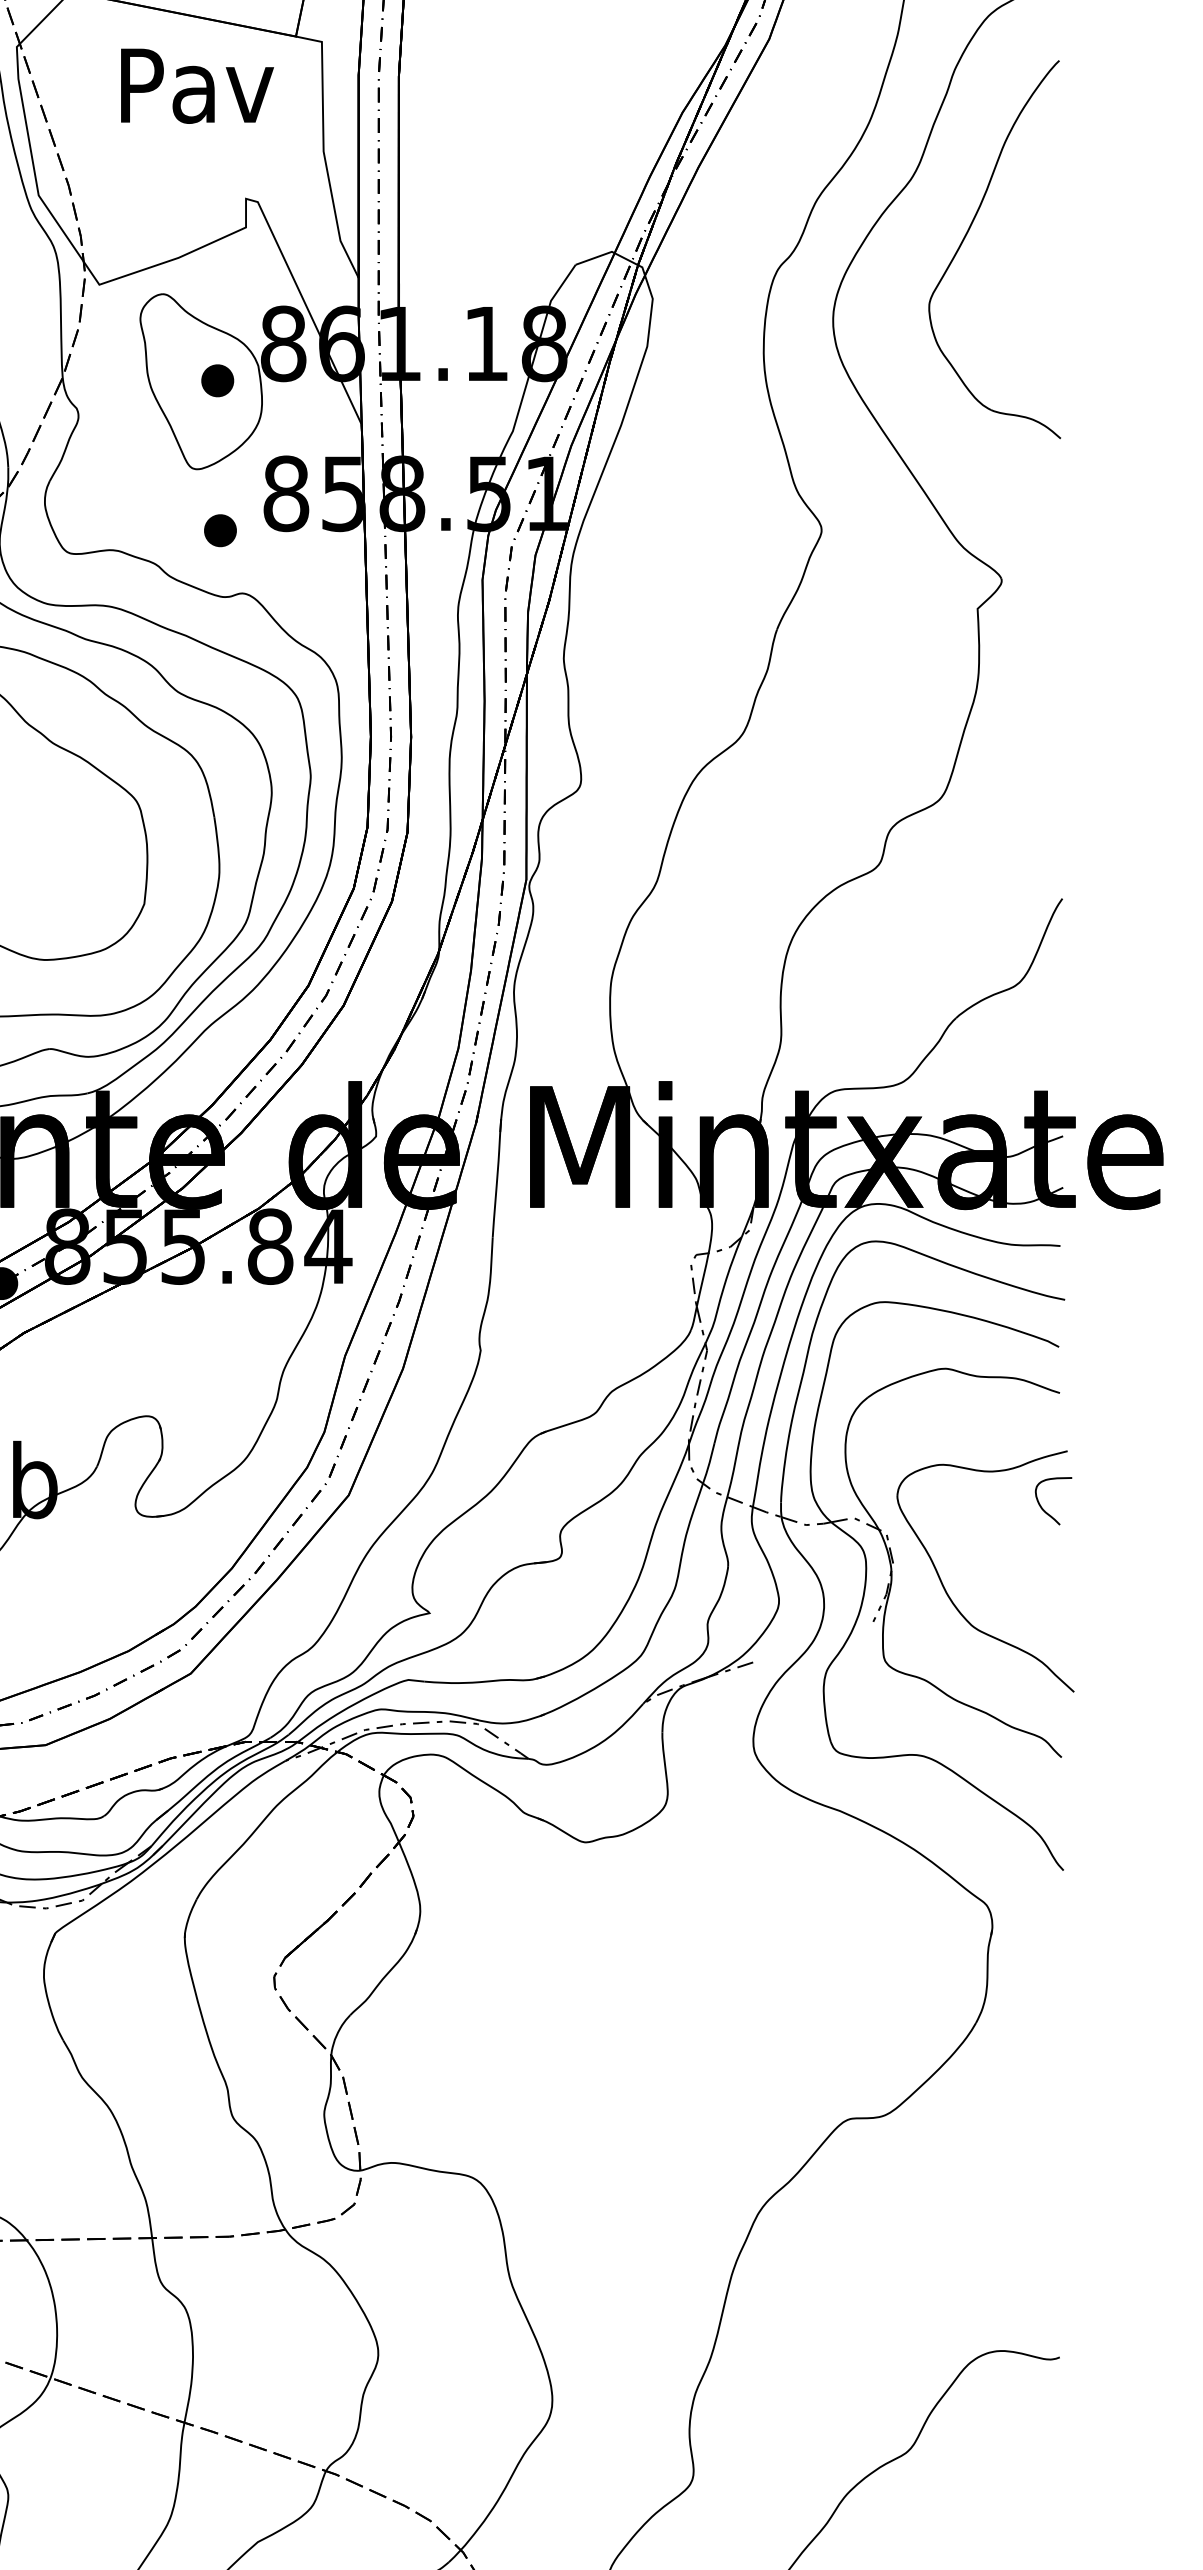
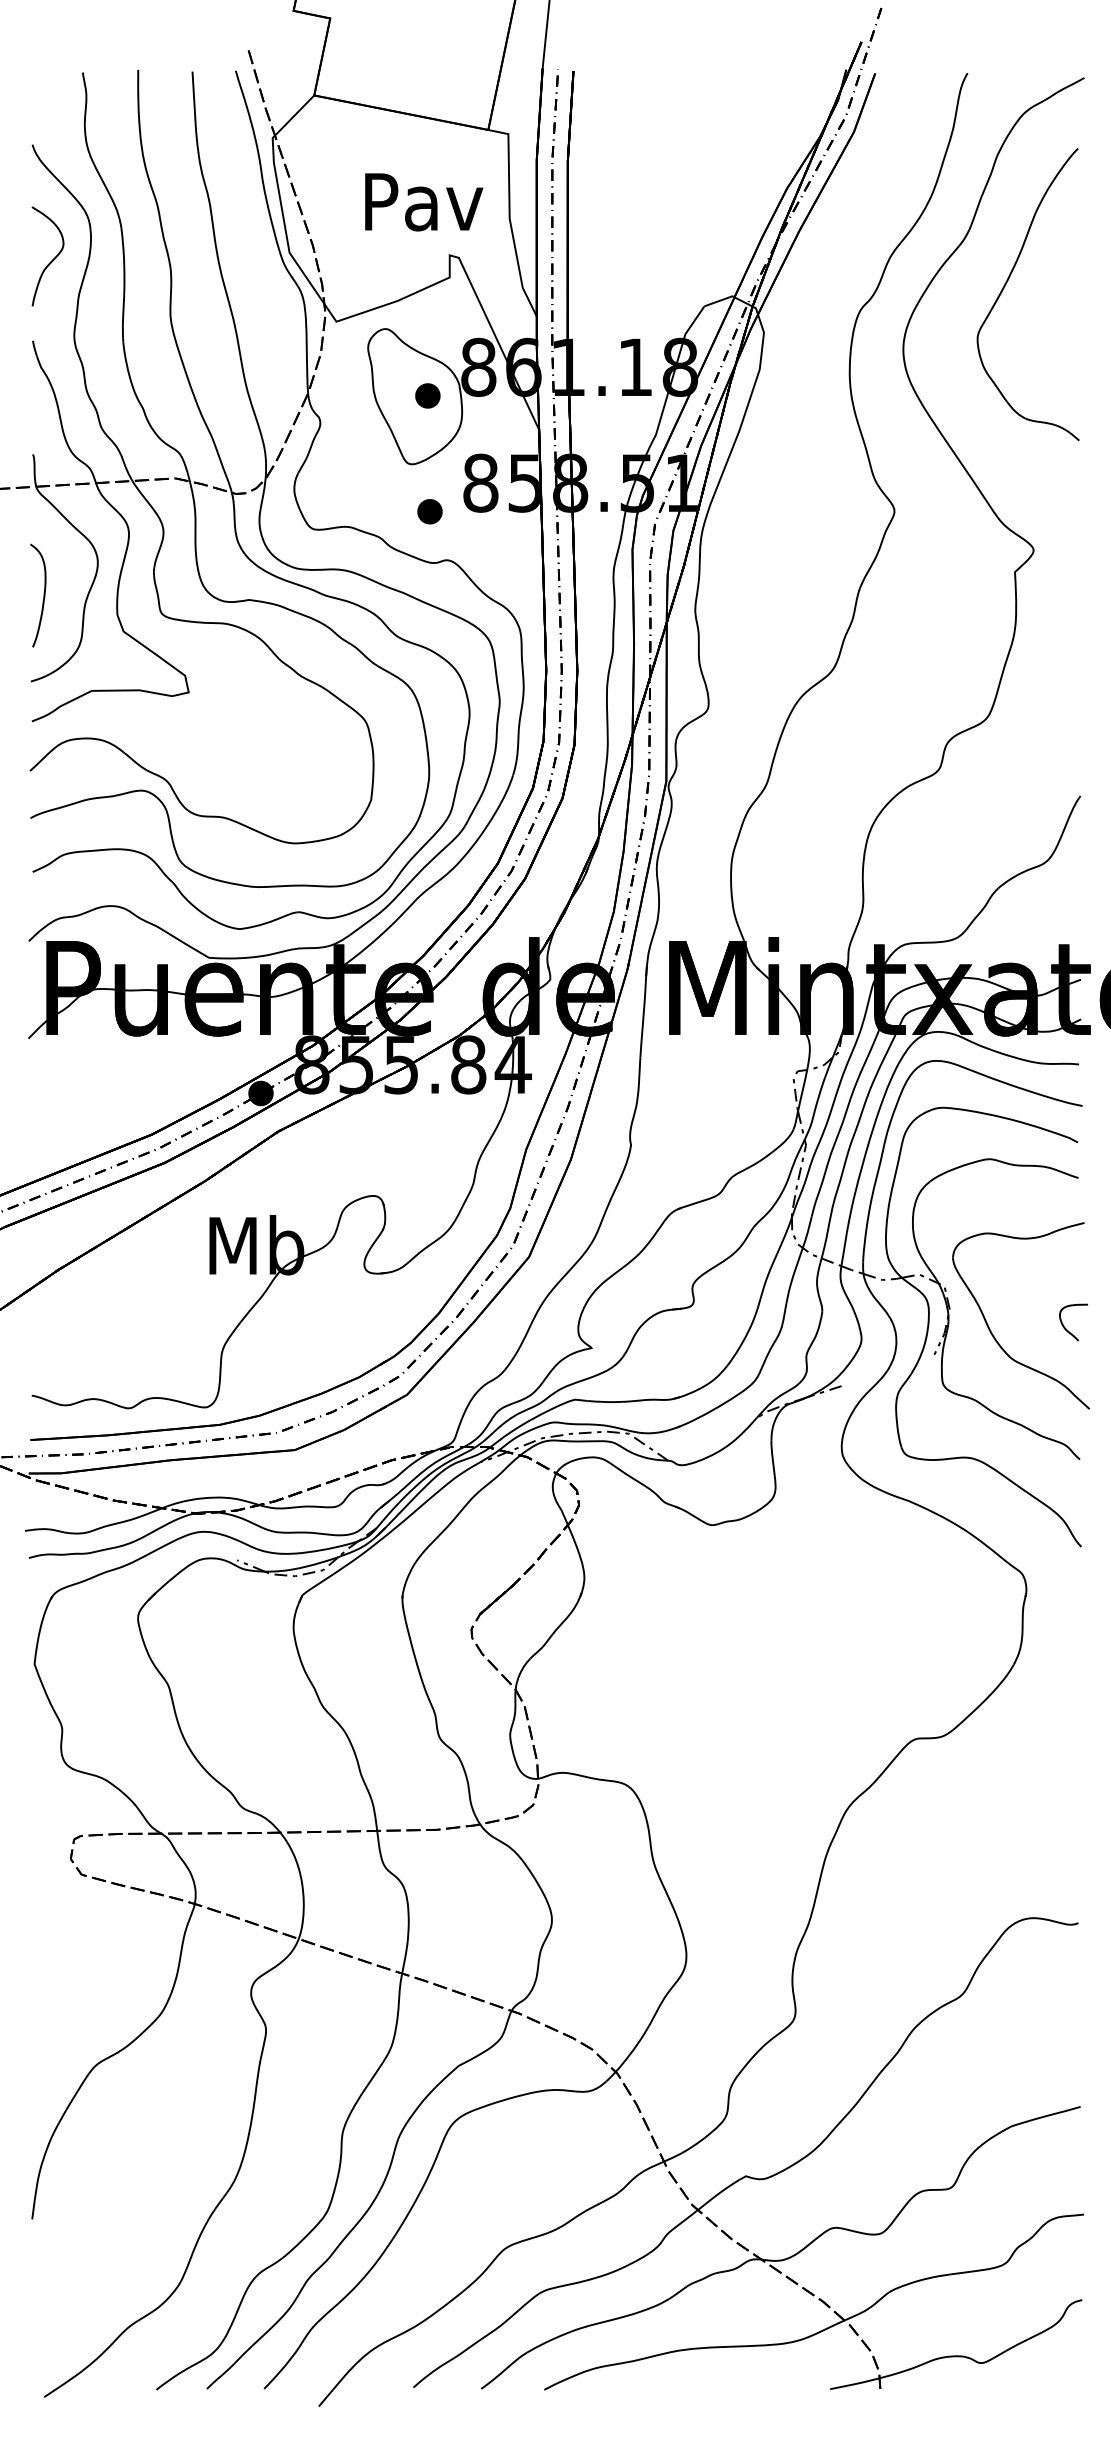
text: (197, 86) -> (424, 202), moved
curve: (1044, 1508) -> (1066, 1328), moved

